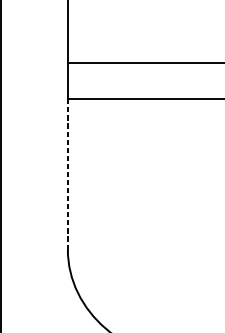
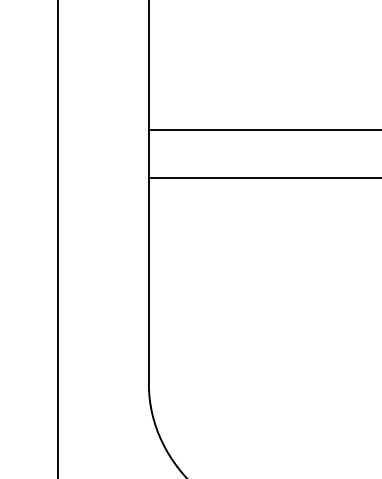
line: (67, 174) -> (148, 281), dashed -> solid

